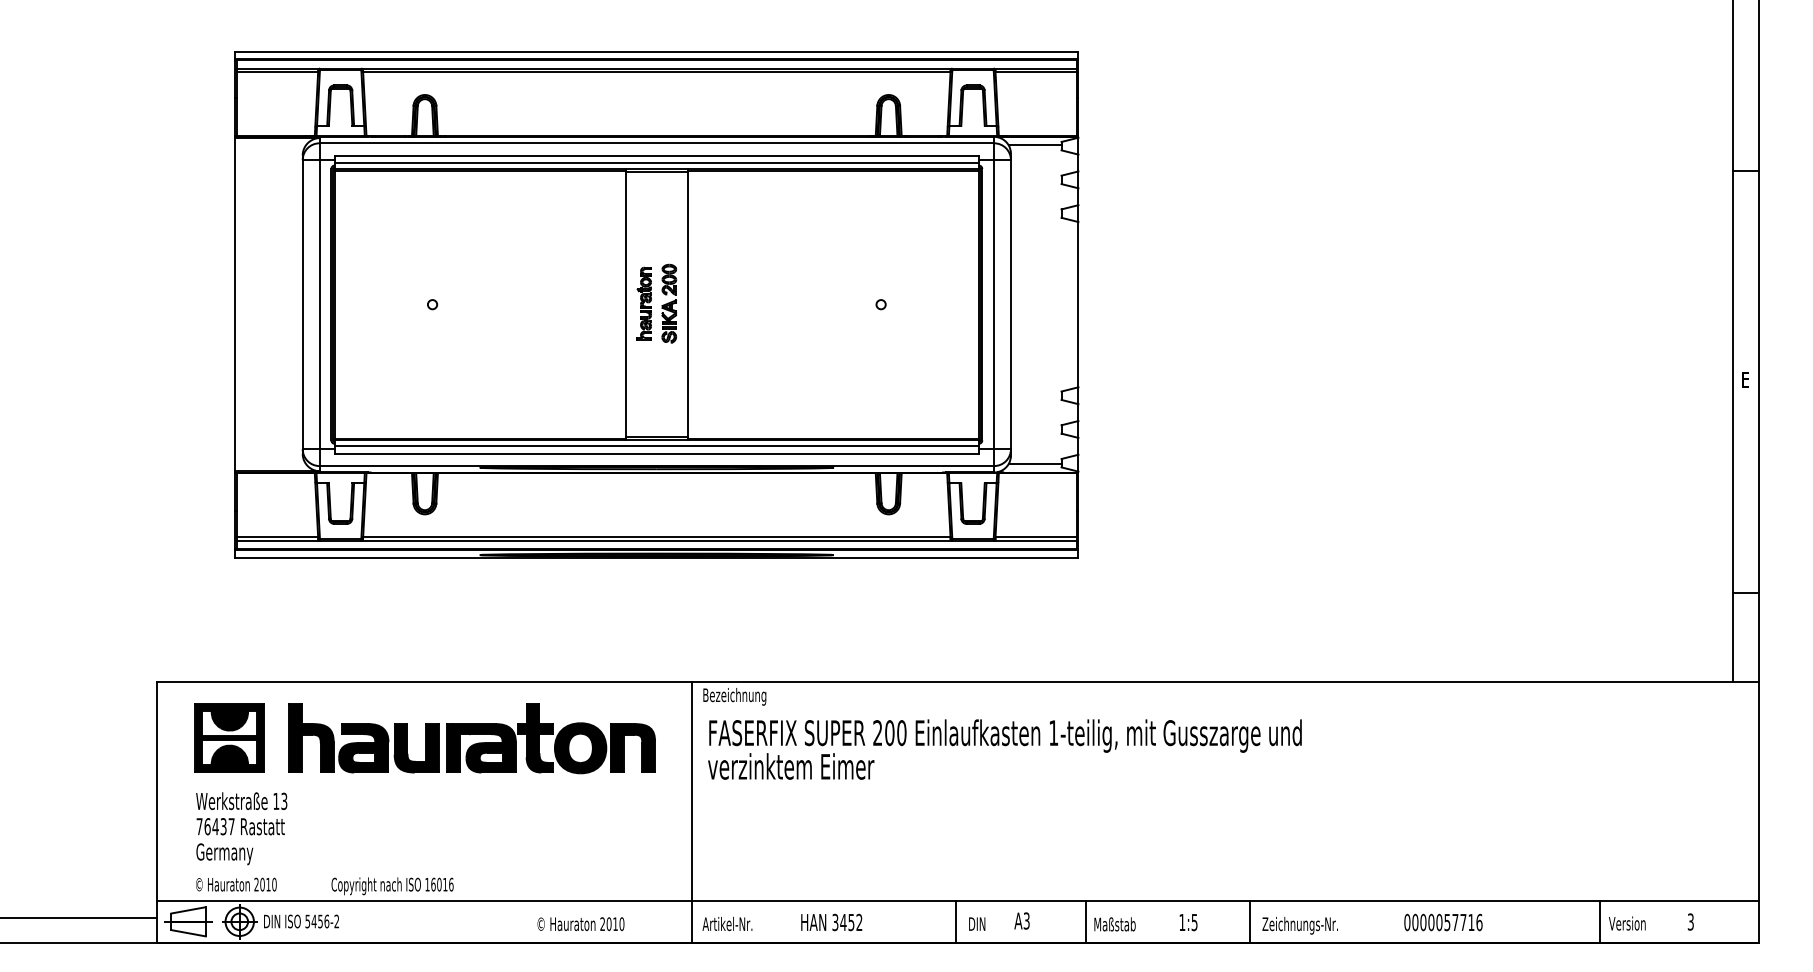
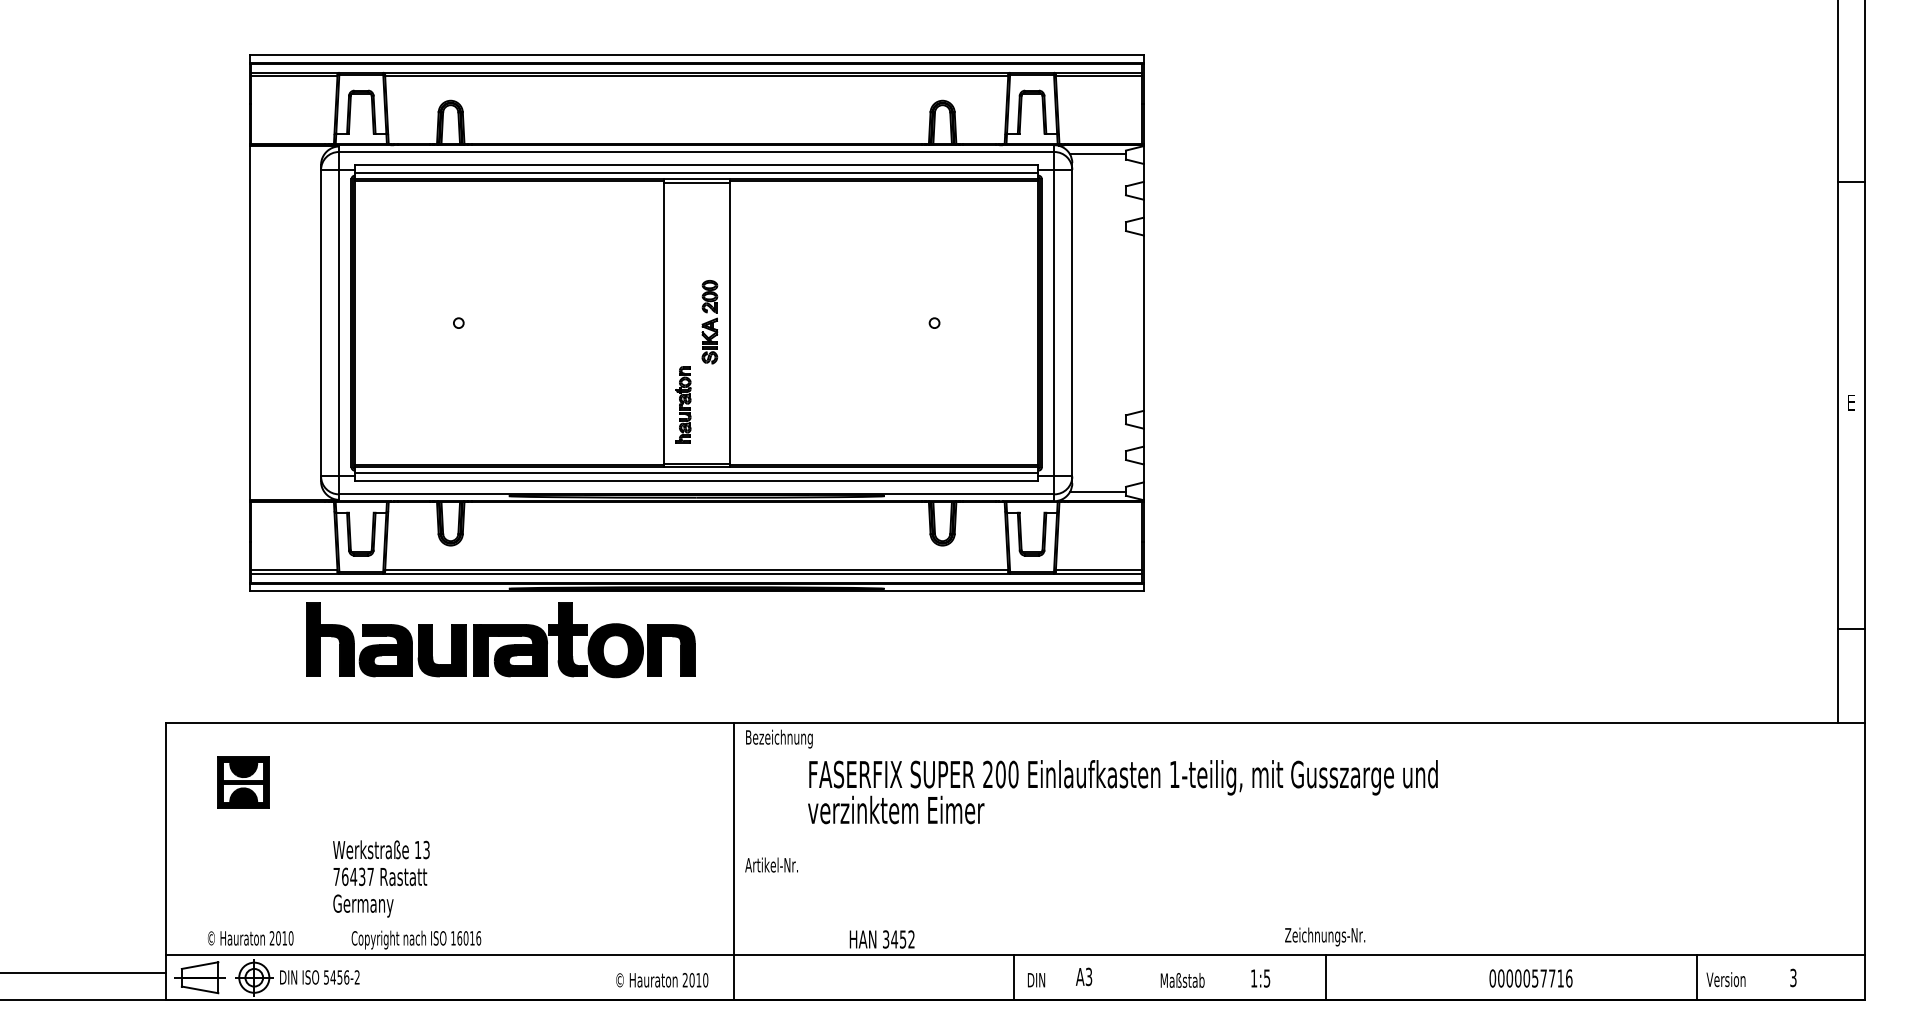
part: (644, 303) -> (683, 404), moved
part: (229, 737) -> (243, 782), size x0.7
part: (471, 738) -> (500, 640), moved
text: (1004, 749) -> (1122, 792), moved
text: (241, 828) -> (381, 878), moved
line: (1085, 921) -> (1151, 977), removed
text: (831, 922) -> (881, 939), moved
text: (727, 923) -> (771, 864), moved
text: (581, 924) -> (662, 980), moved
text: (1300, 925) -> (1325, 936), moved

